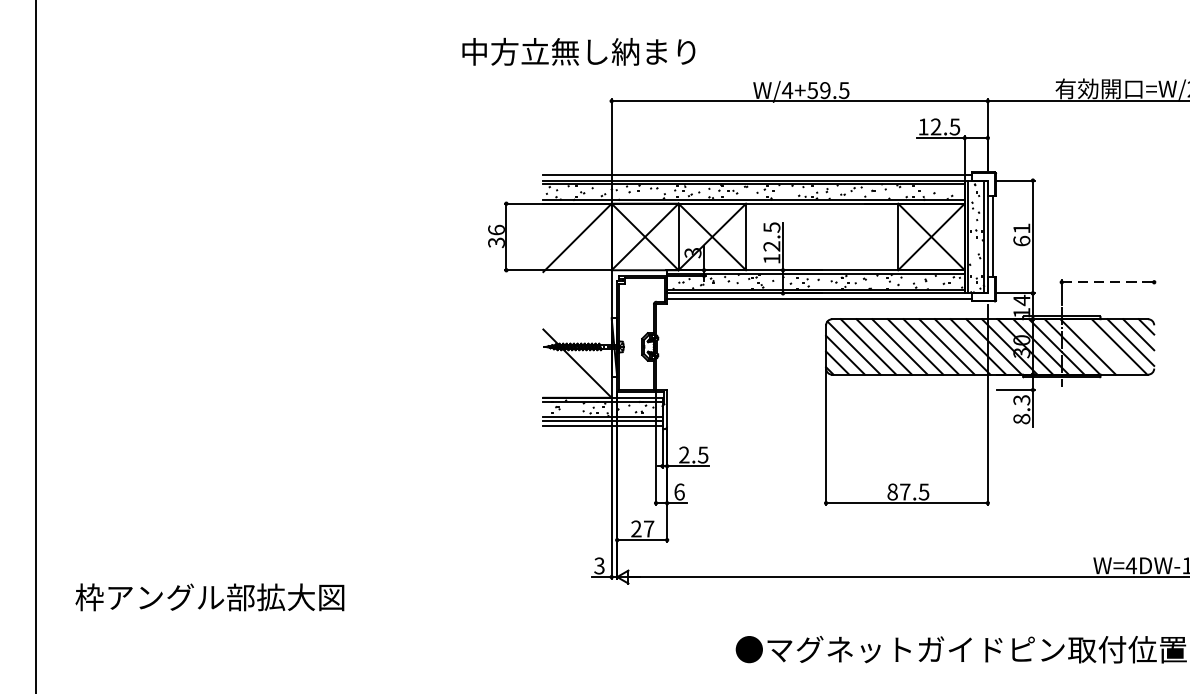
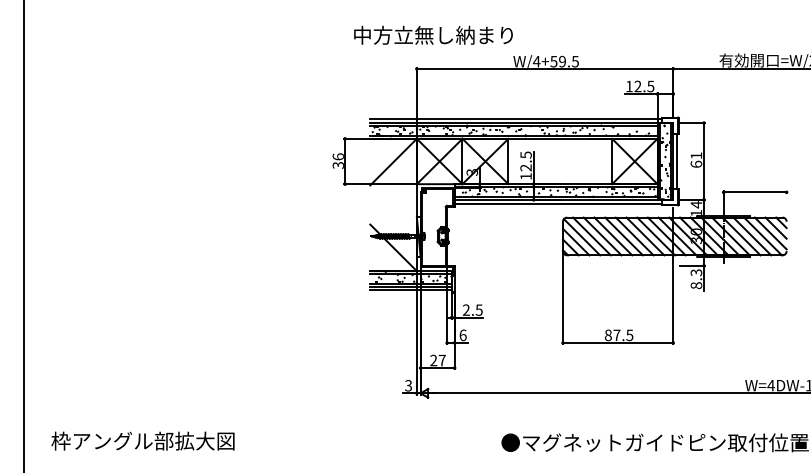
text: (578, 50) -> (433, 34), moved
line: (1108, 282) -> (755, 192), dashed -> solid
line: (1104, 347) -> (752, 236), added
text: (209, 596) -> (142, 440), moved

